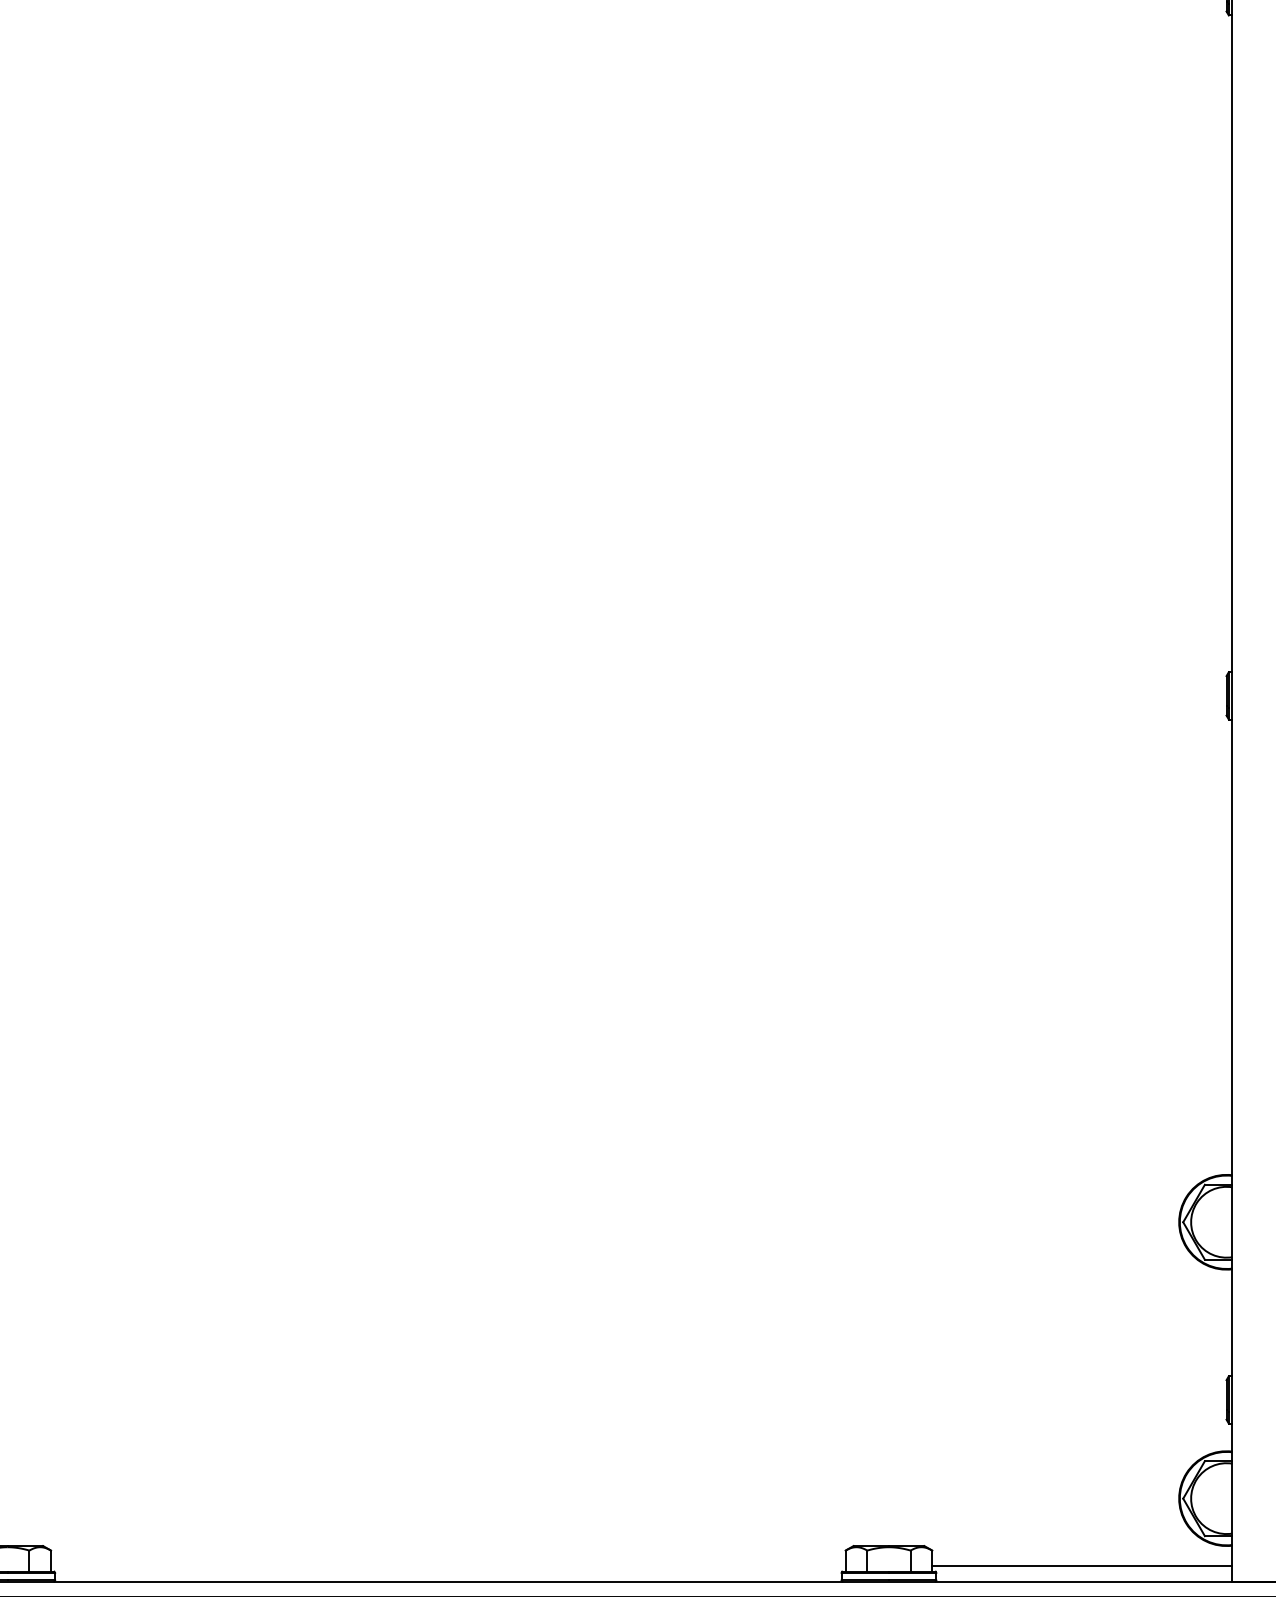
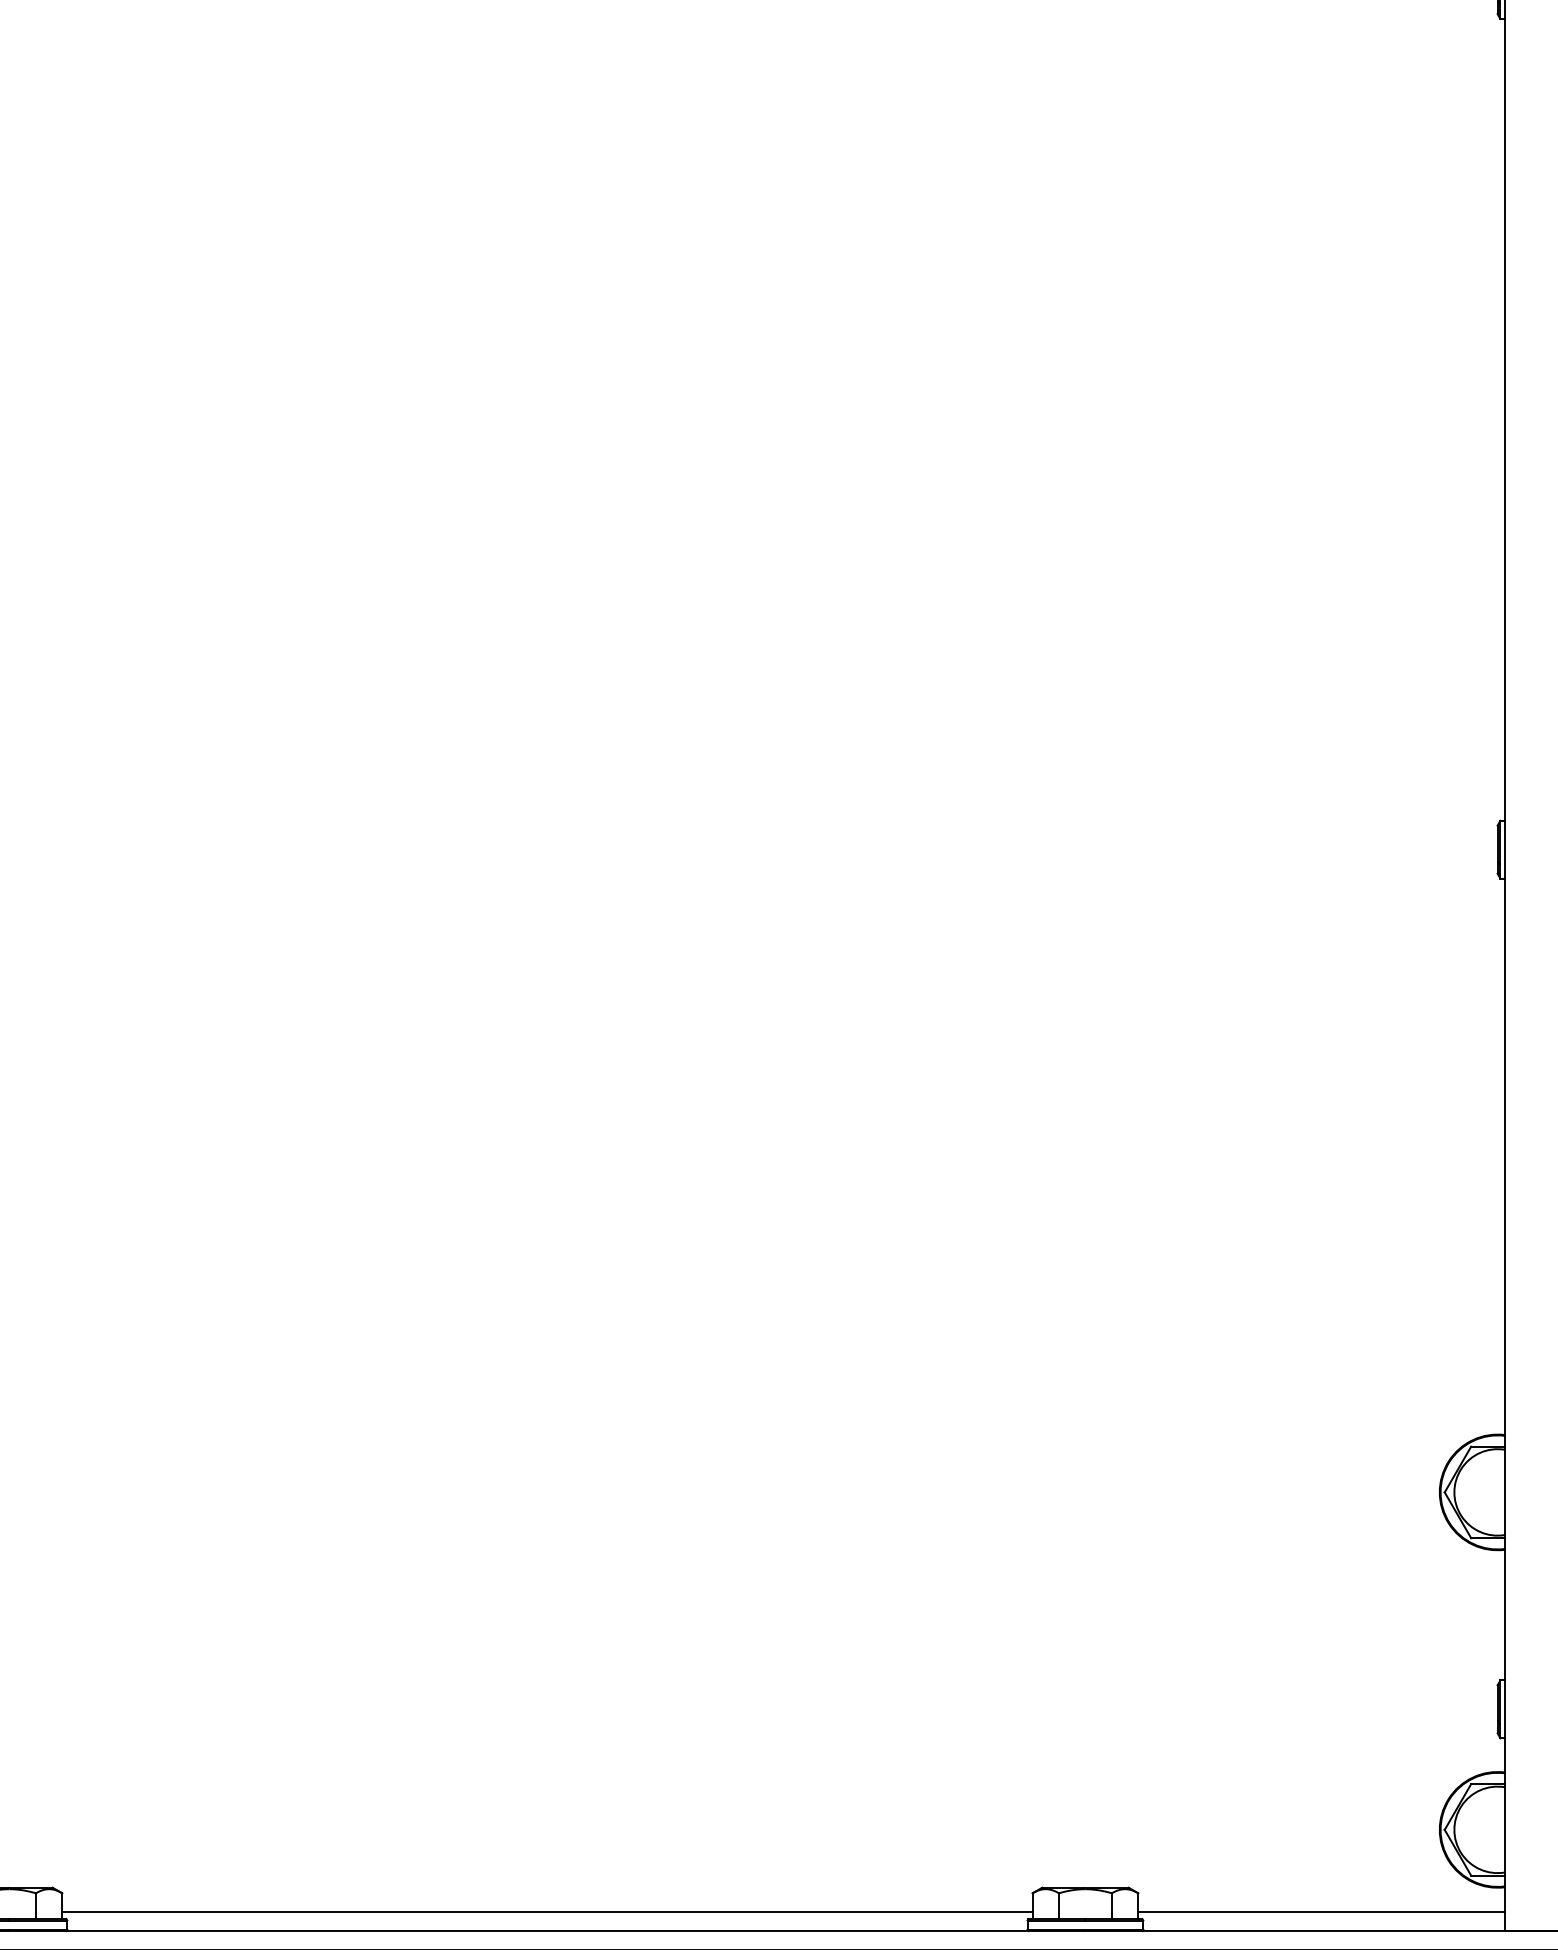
line: (448, 1565) -> (547, 1911), added

